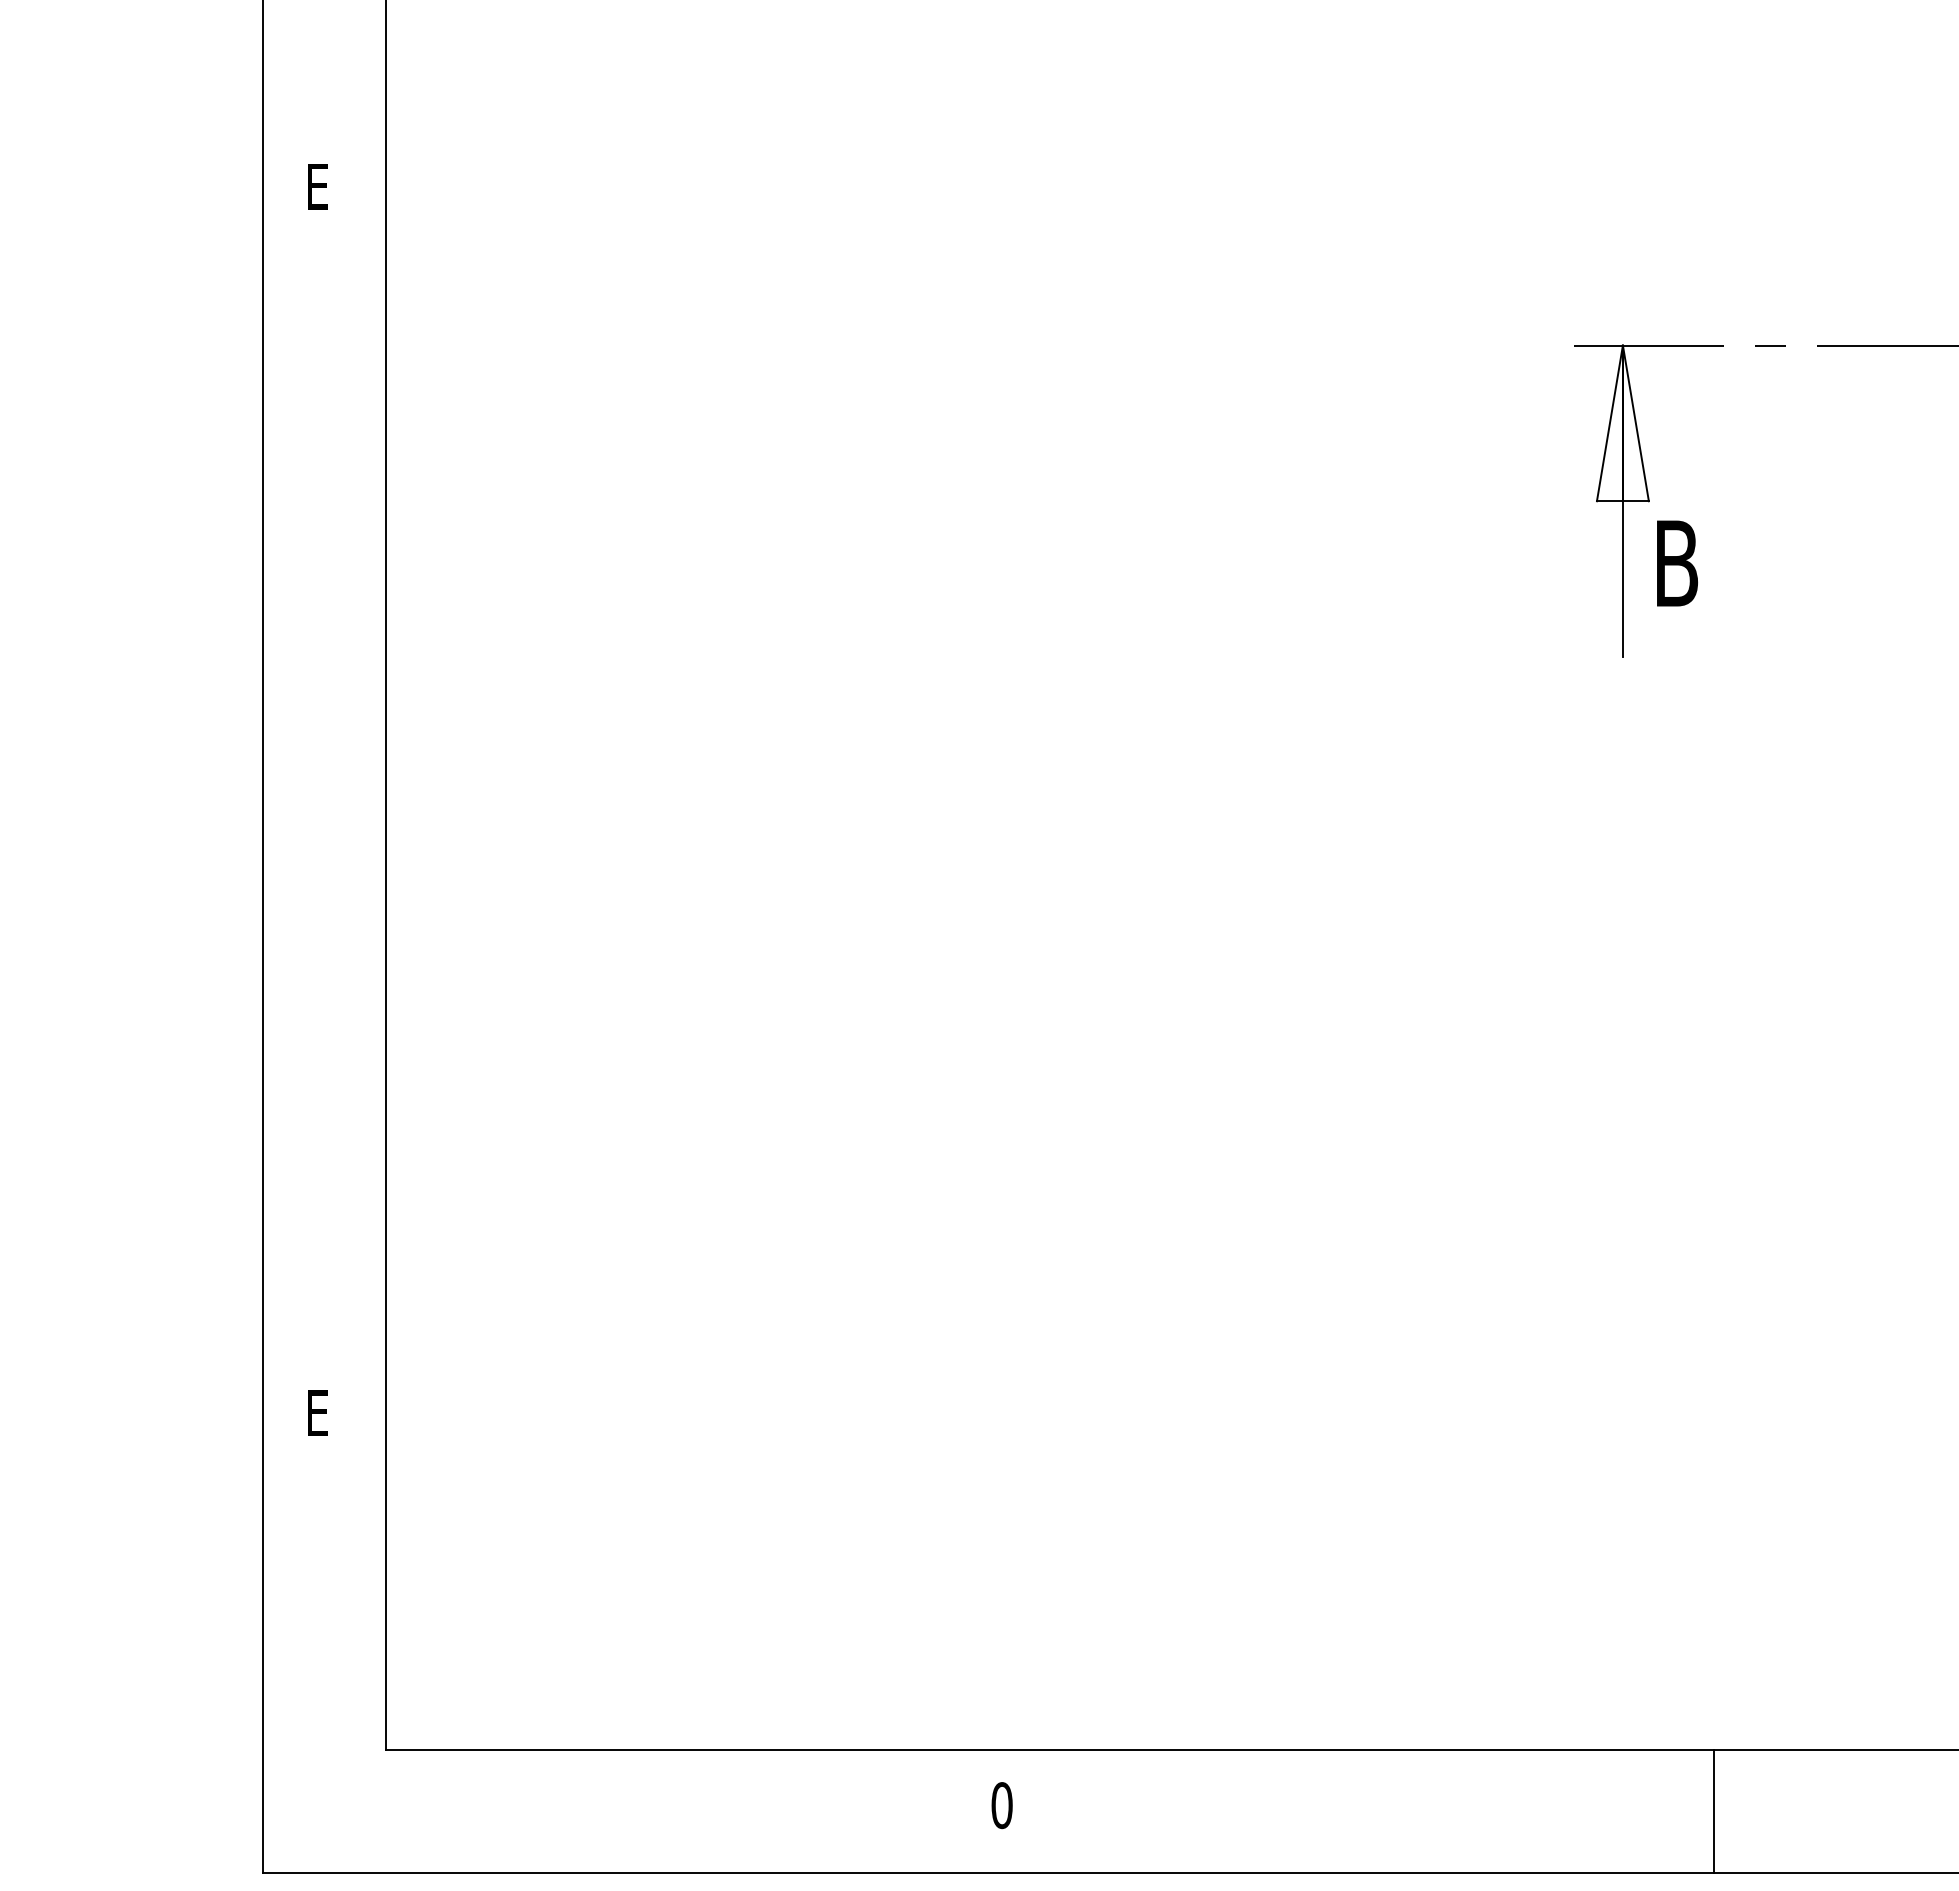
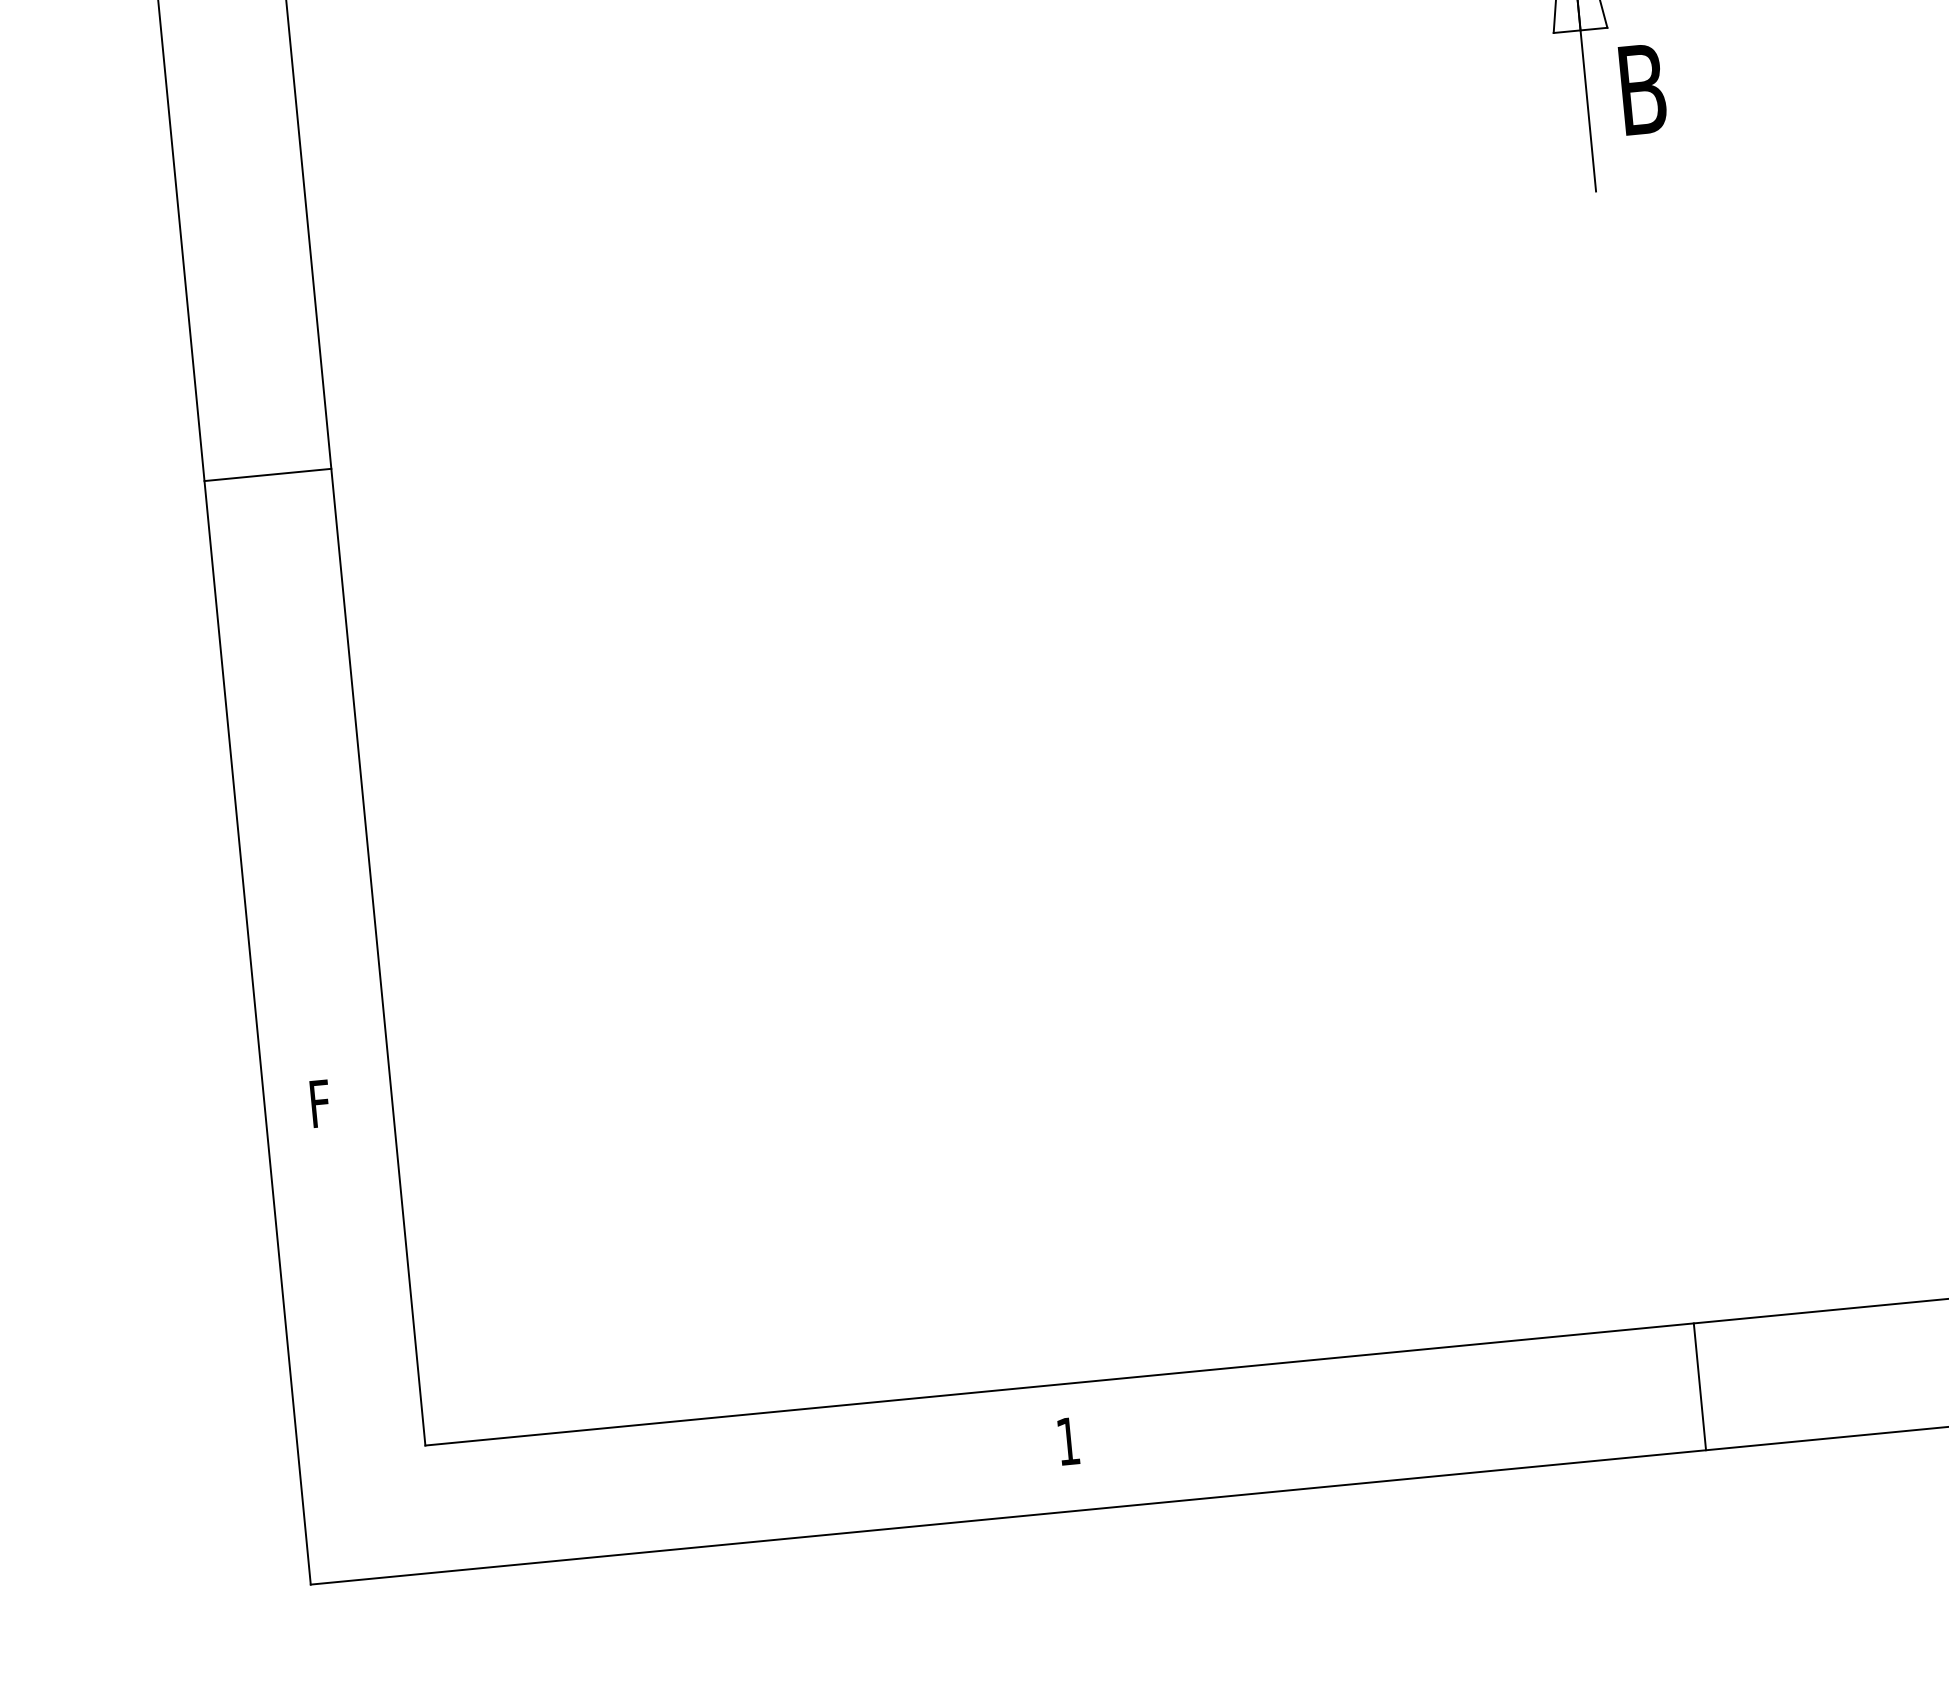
line: (324, 805) -> (267, 474), added
text: (319, 1412) -> (323, 1102), E -> F
text: (1001, 1805) -> (1067, 1441), 0 -> 1
line: (1714, 1811) -> (1700, 1386), moved

